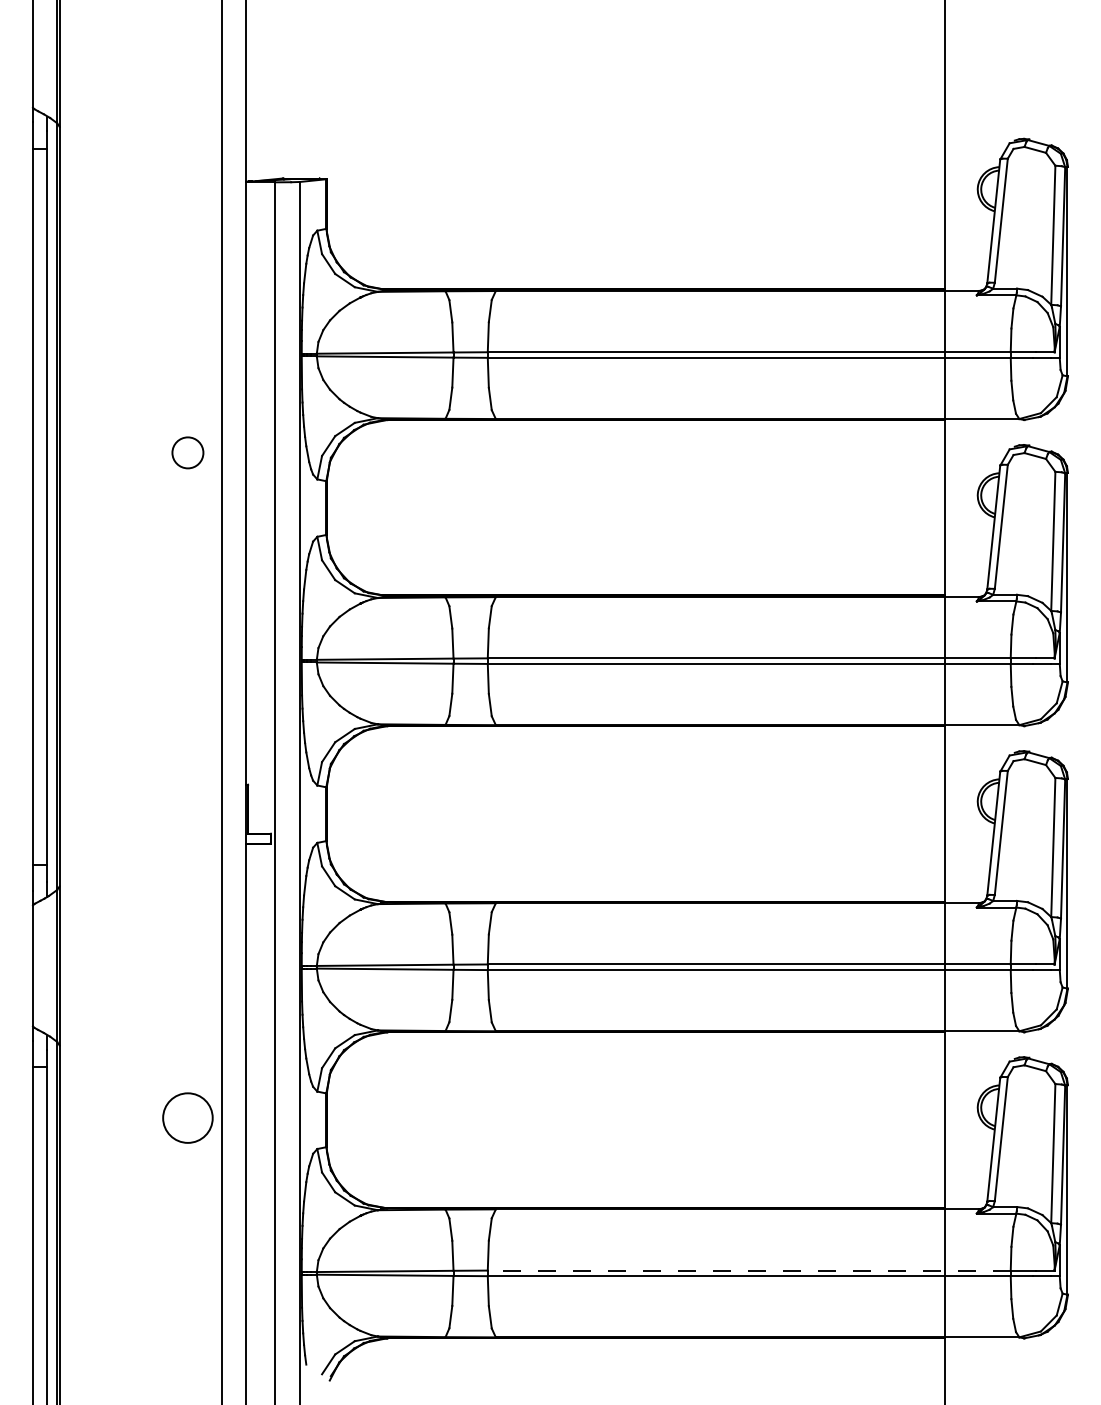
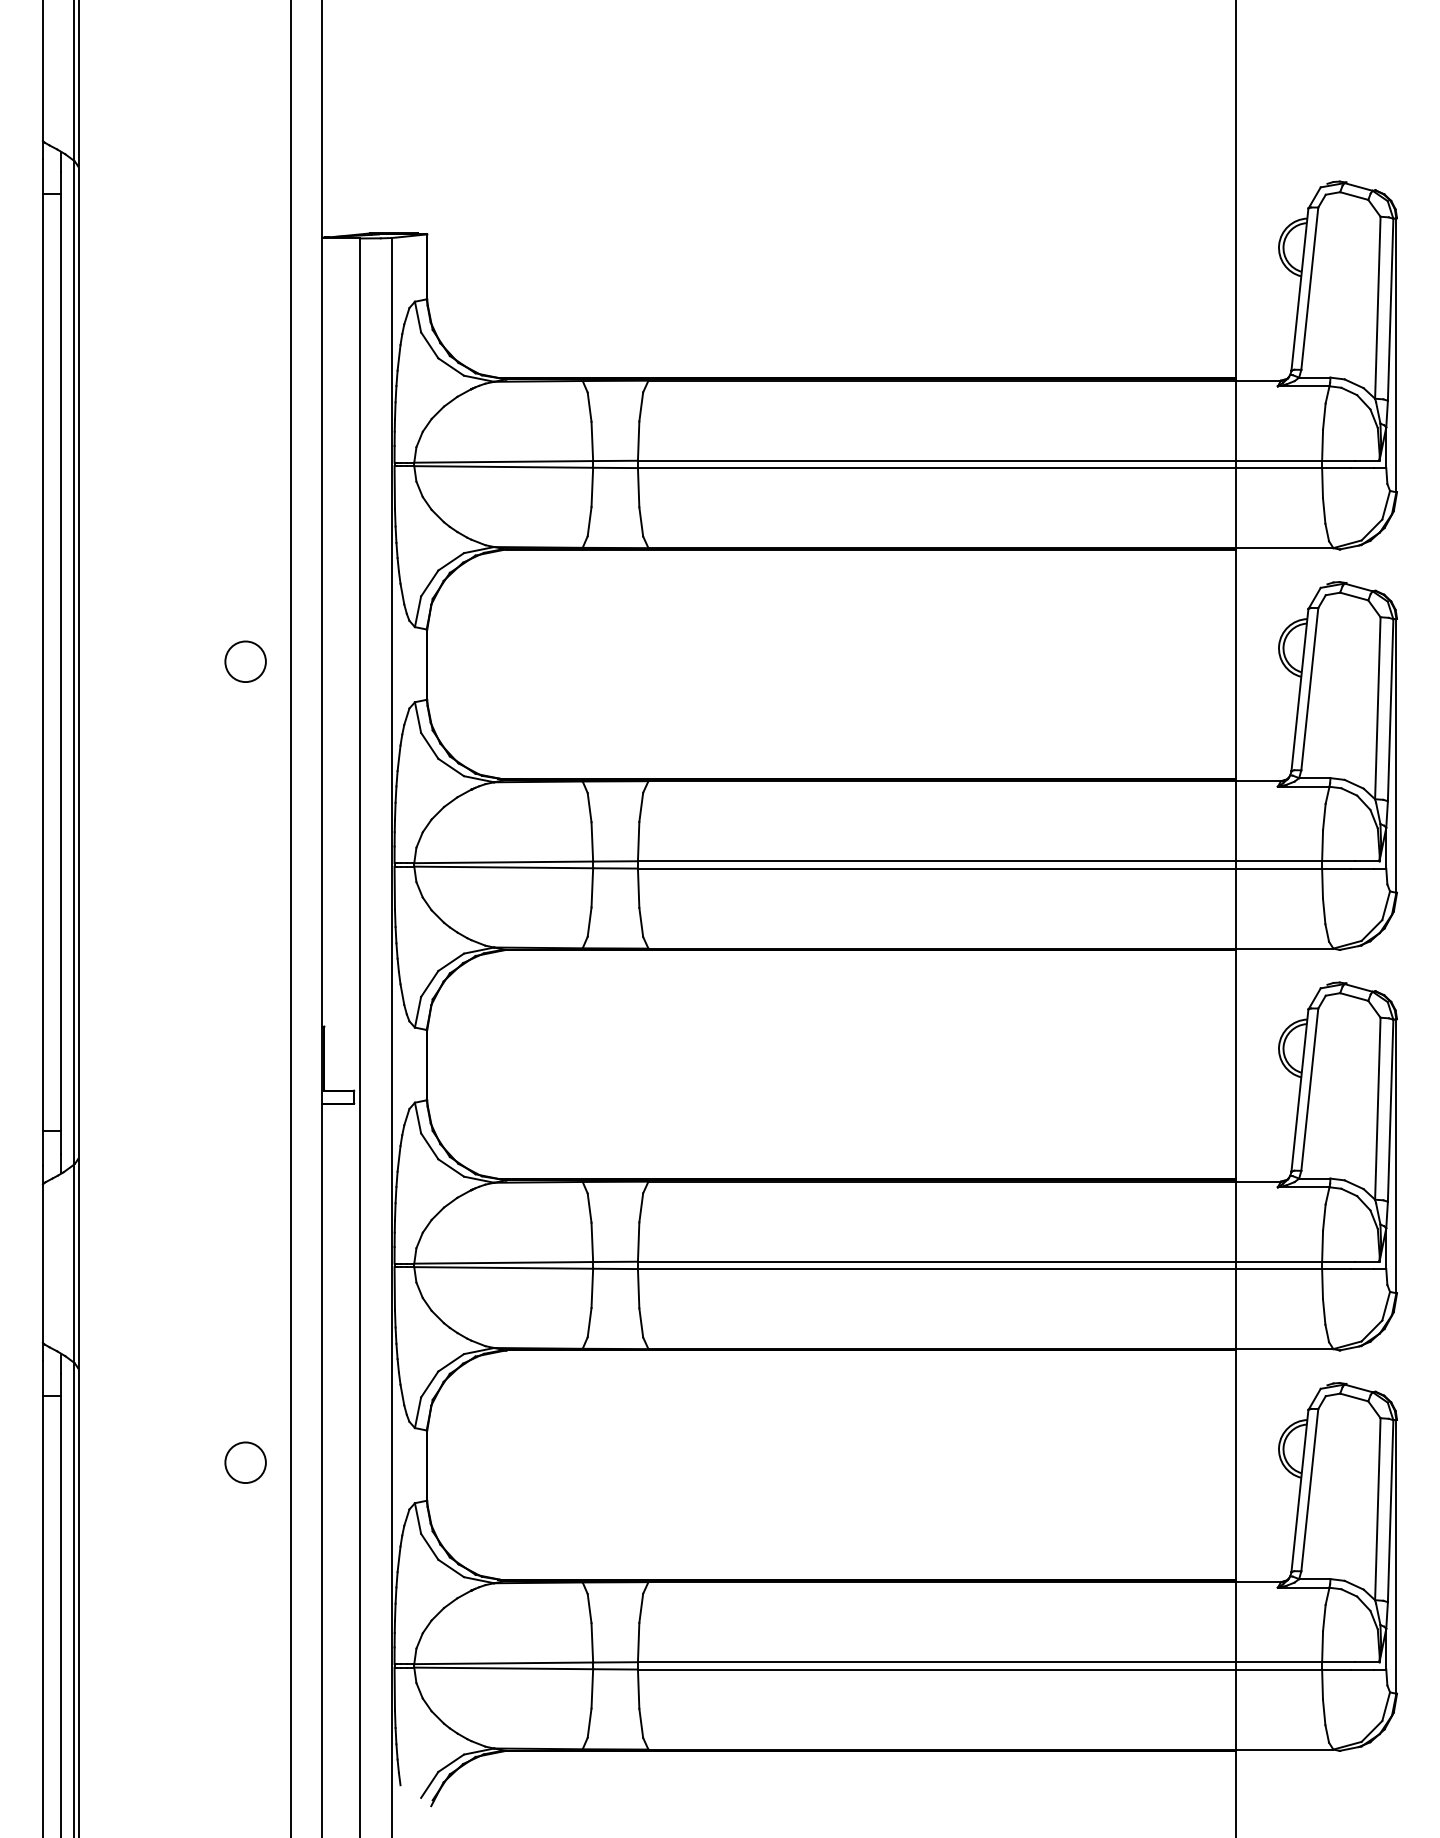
circle: (187, 452) -> (245, 661), moved
circle: (187, 1117) -> (245, 1461), size x0.62
line: (748, 1270) -> (979, 1662), dashed -> solid

